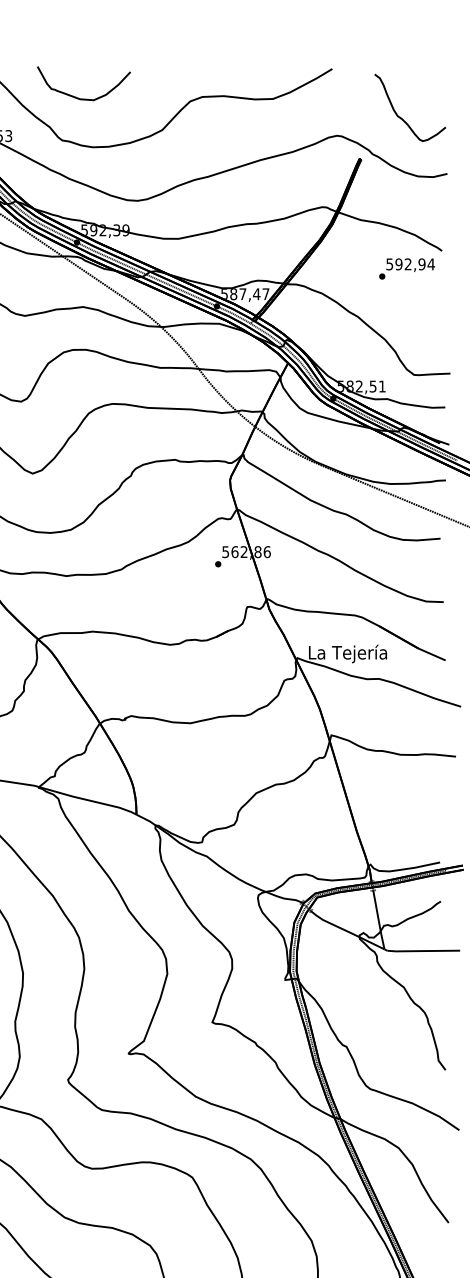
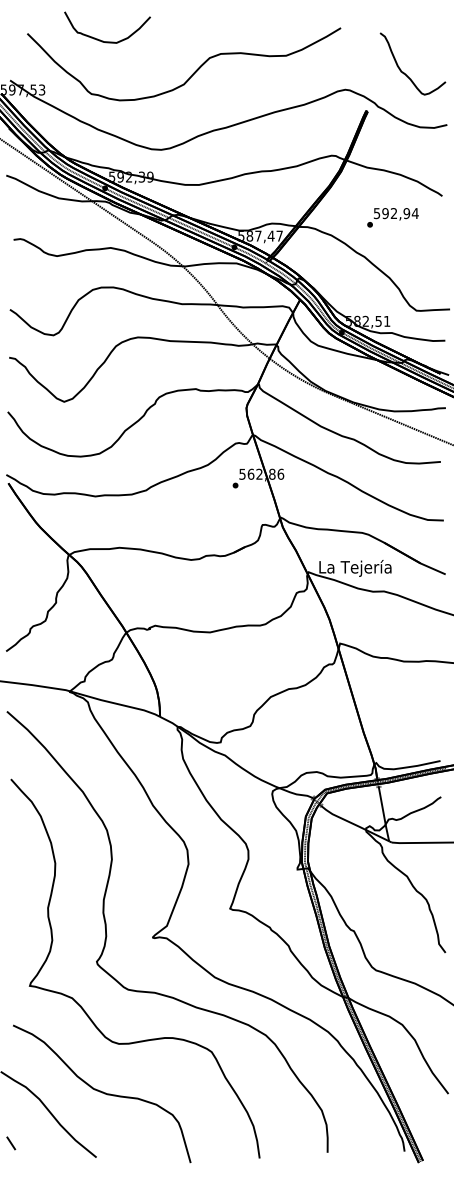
curve: (79, 97) -> (103, 40), moved
text: (406, 268) -> (392, 217), moved

